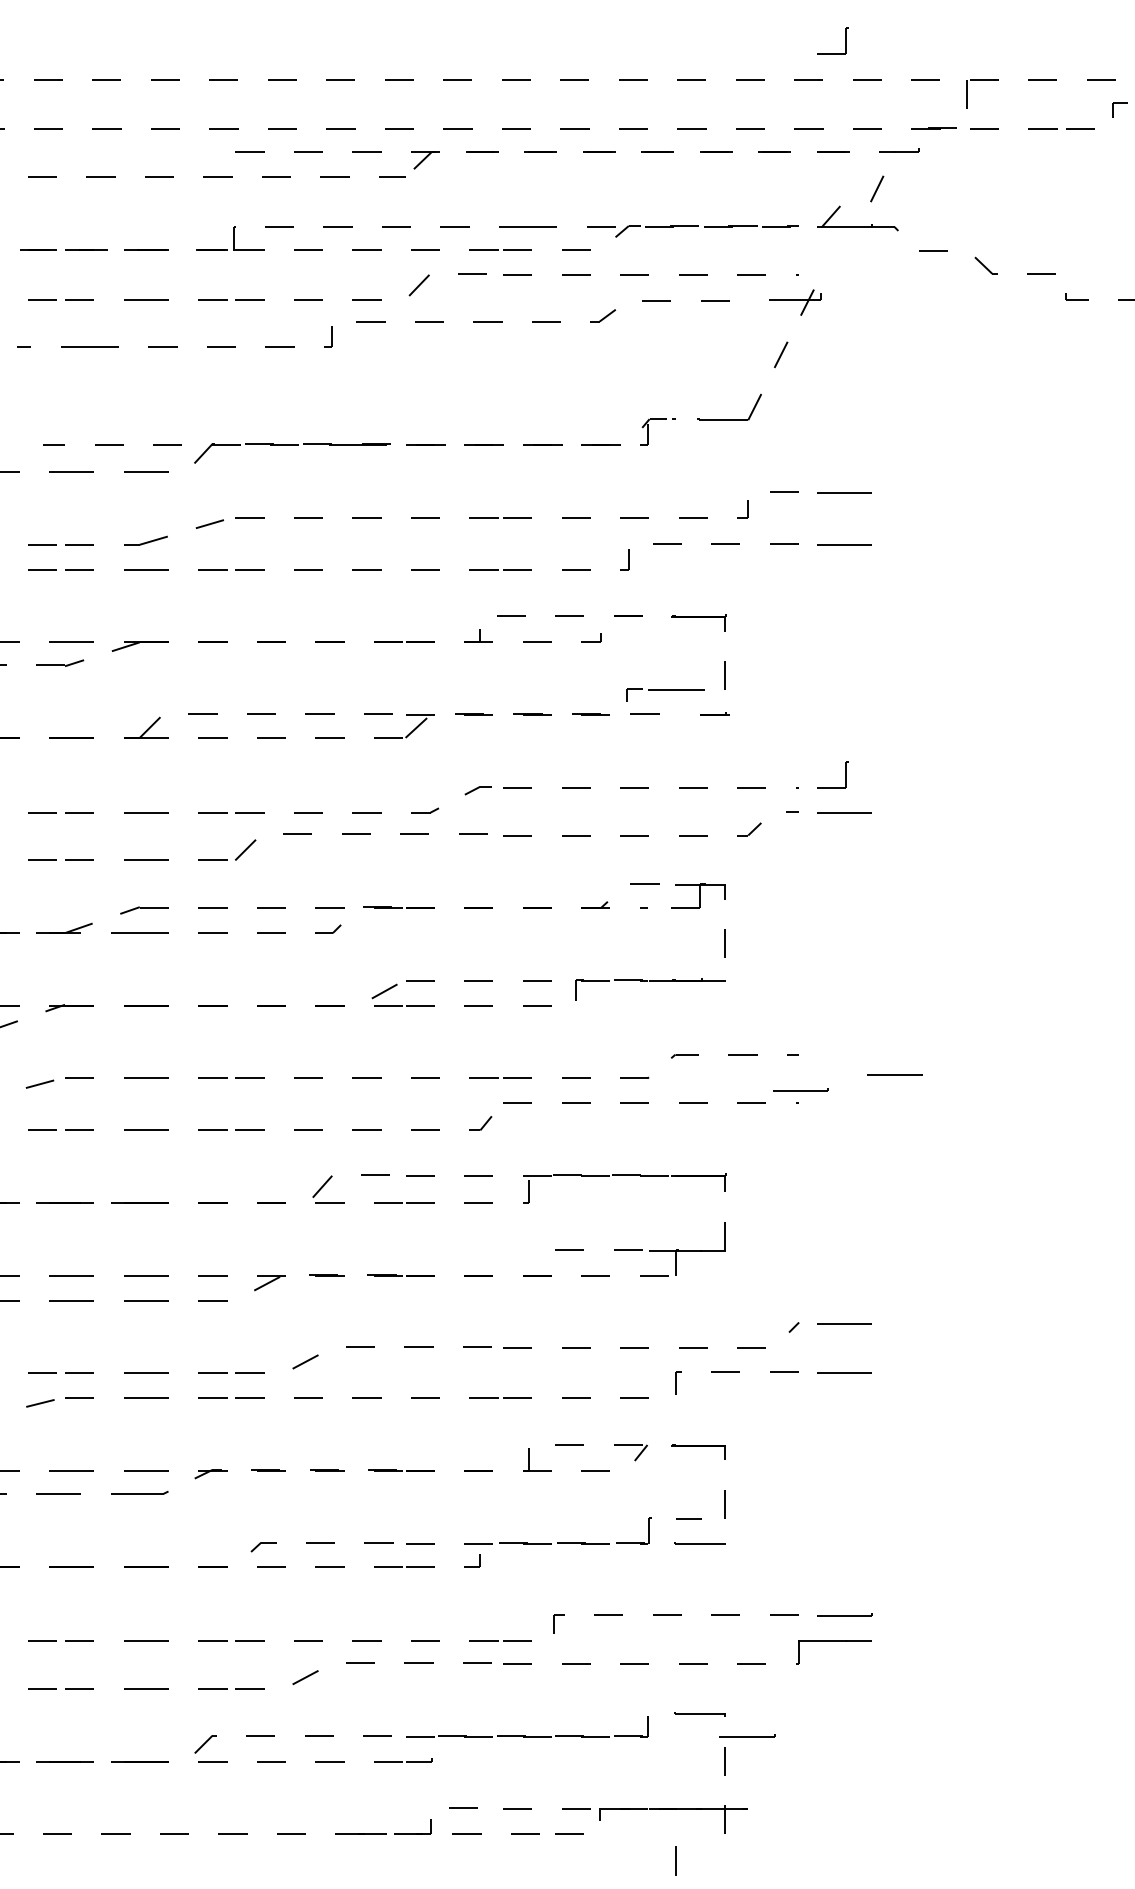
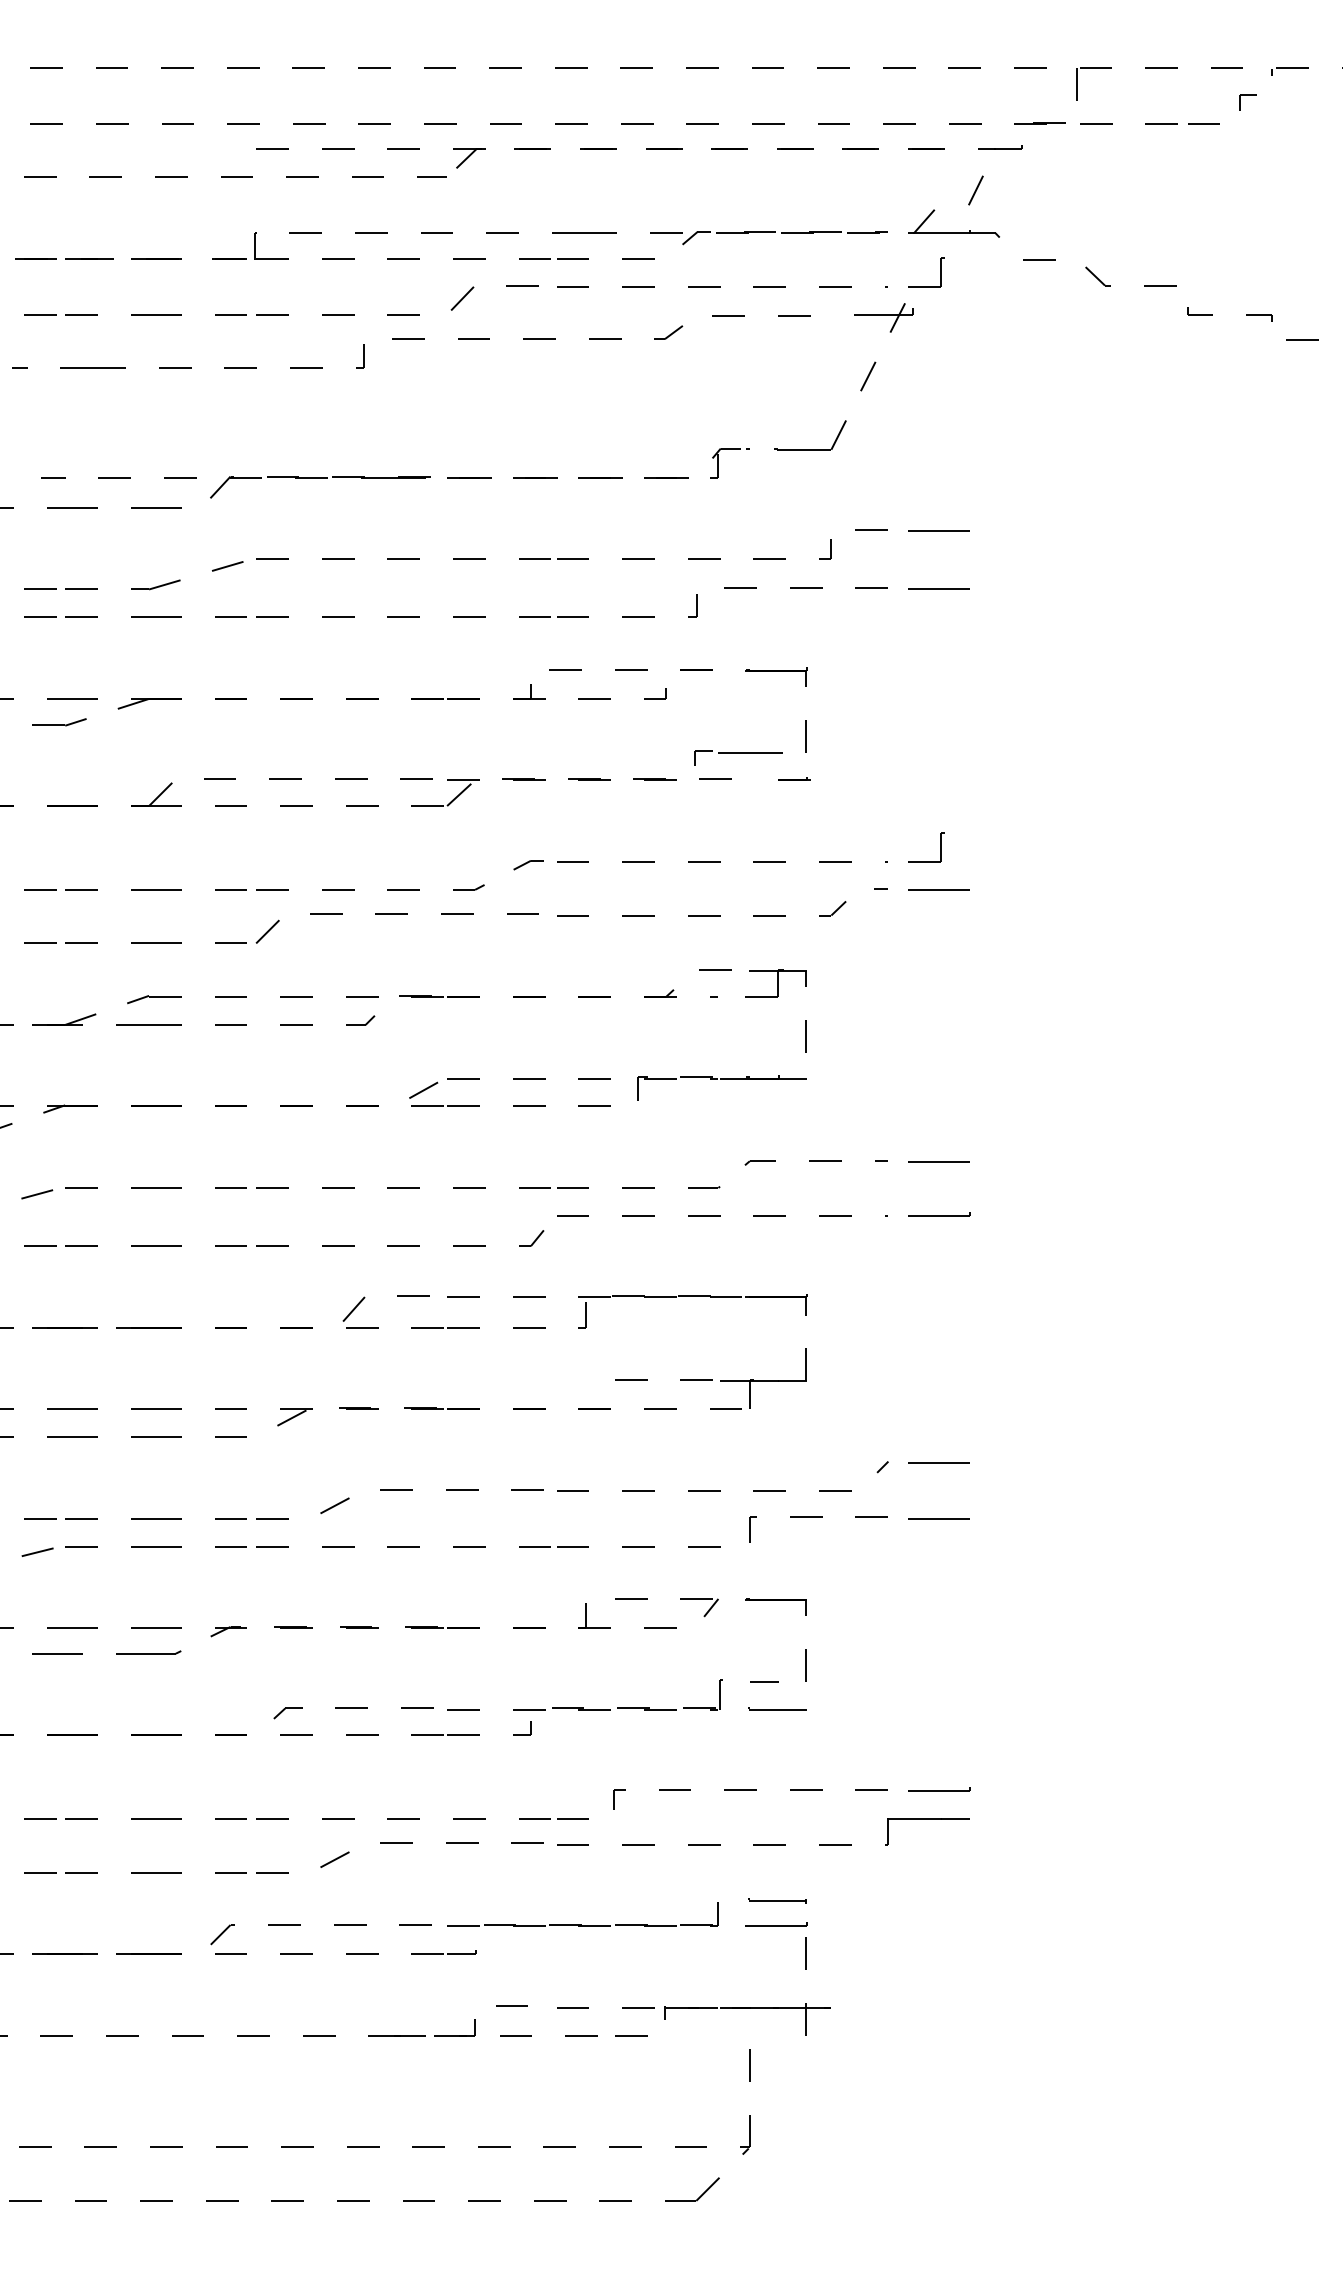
part: (845, 40) -> (940, 272), moved
line: (894, 1074) -> (938, 1161), moved
part: (800, 1089) -> (939, 1214), moved
part: (747, 1735) -> (776, 1924), moved

